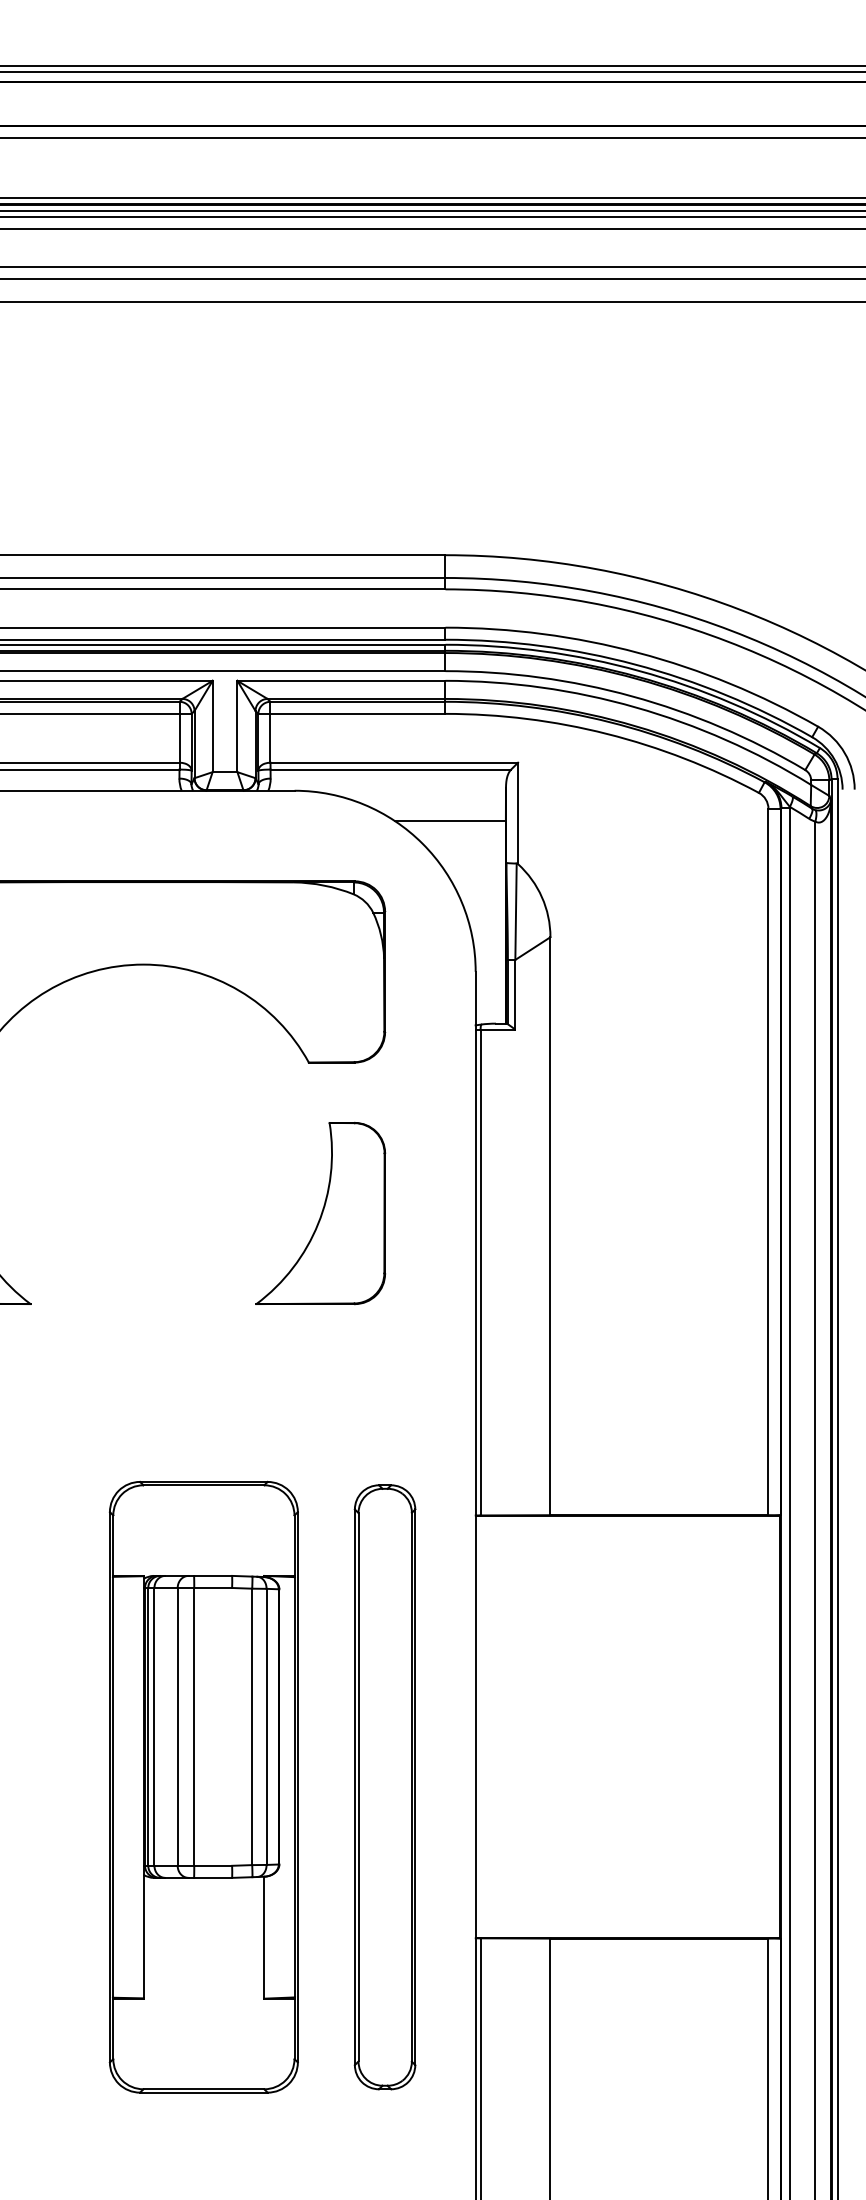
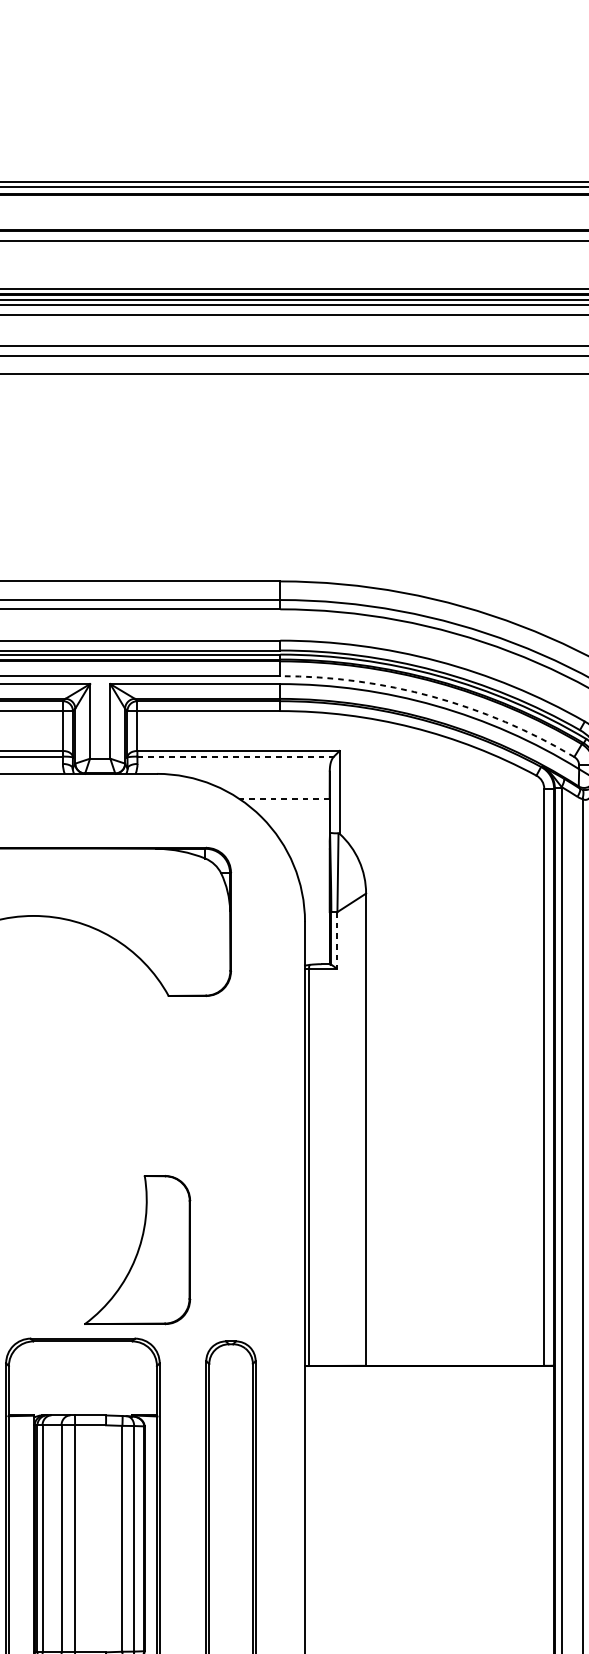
arc: (632, 696) -> (433, 696), solid -> dashed
line: (391, 769) -> (236, 756), solid -> dashed
line: (450, 820) -> (284, 798), solid -> dashed
line: (515, 994) -> (337, 940), solid -> dashed
part: (320, 1213) -> (137, 1250), moved

